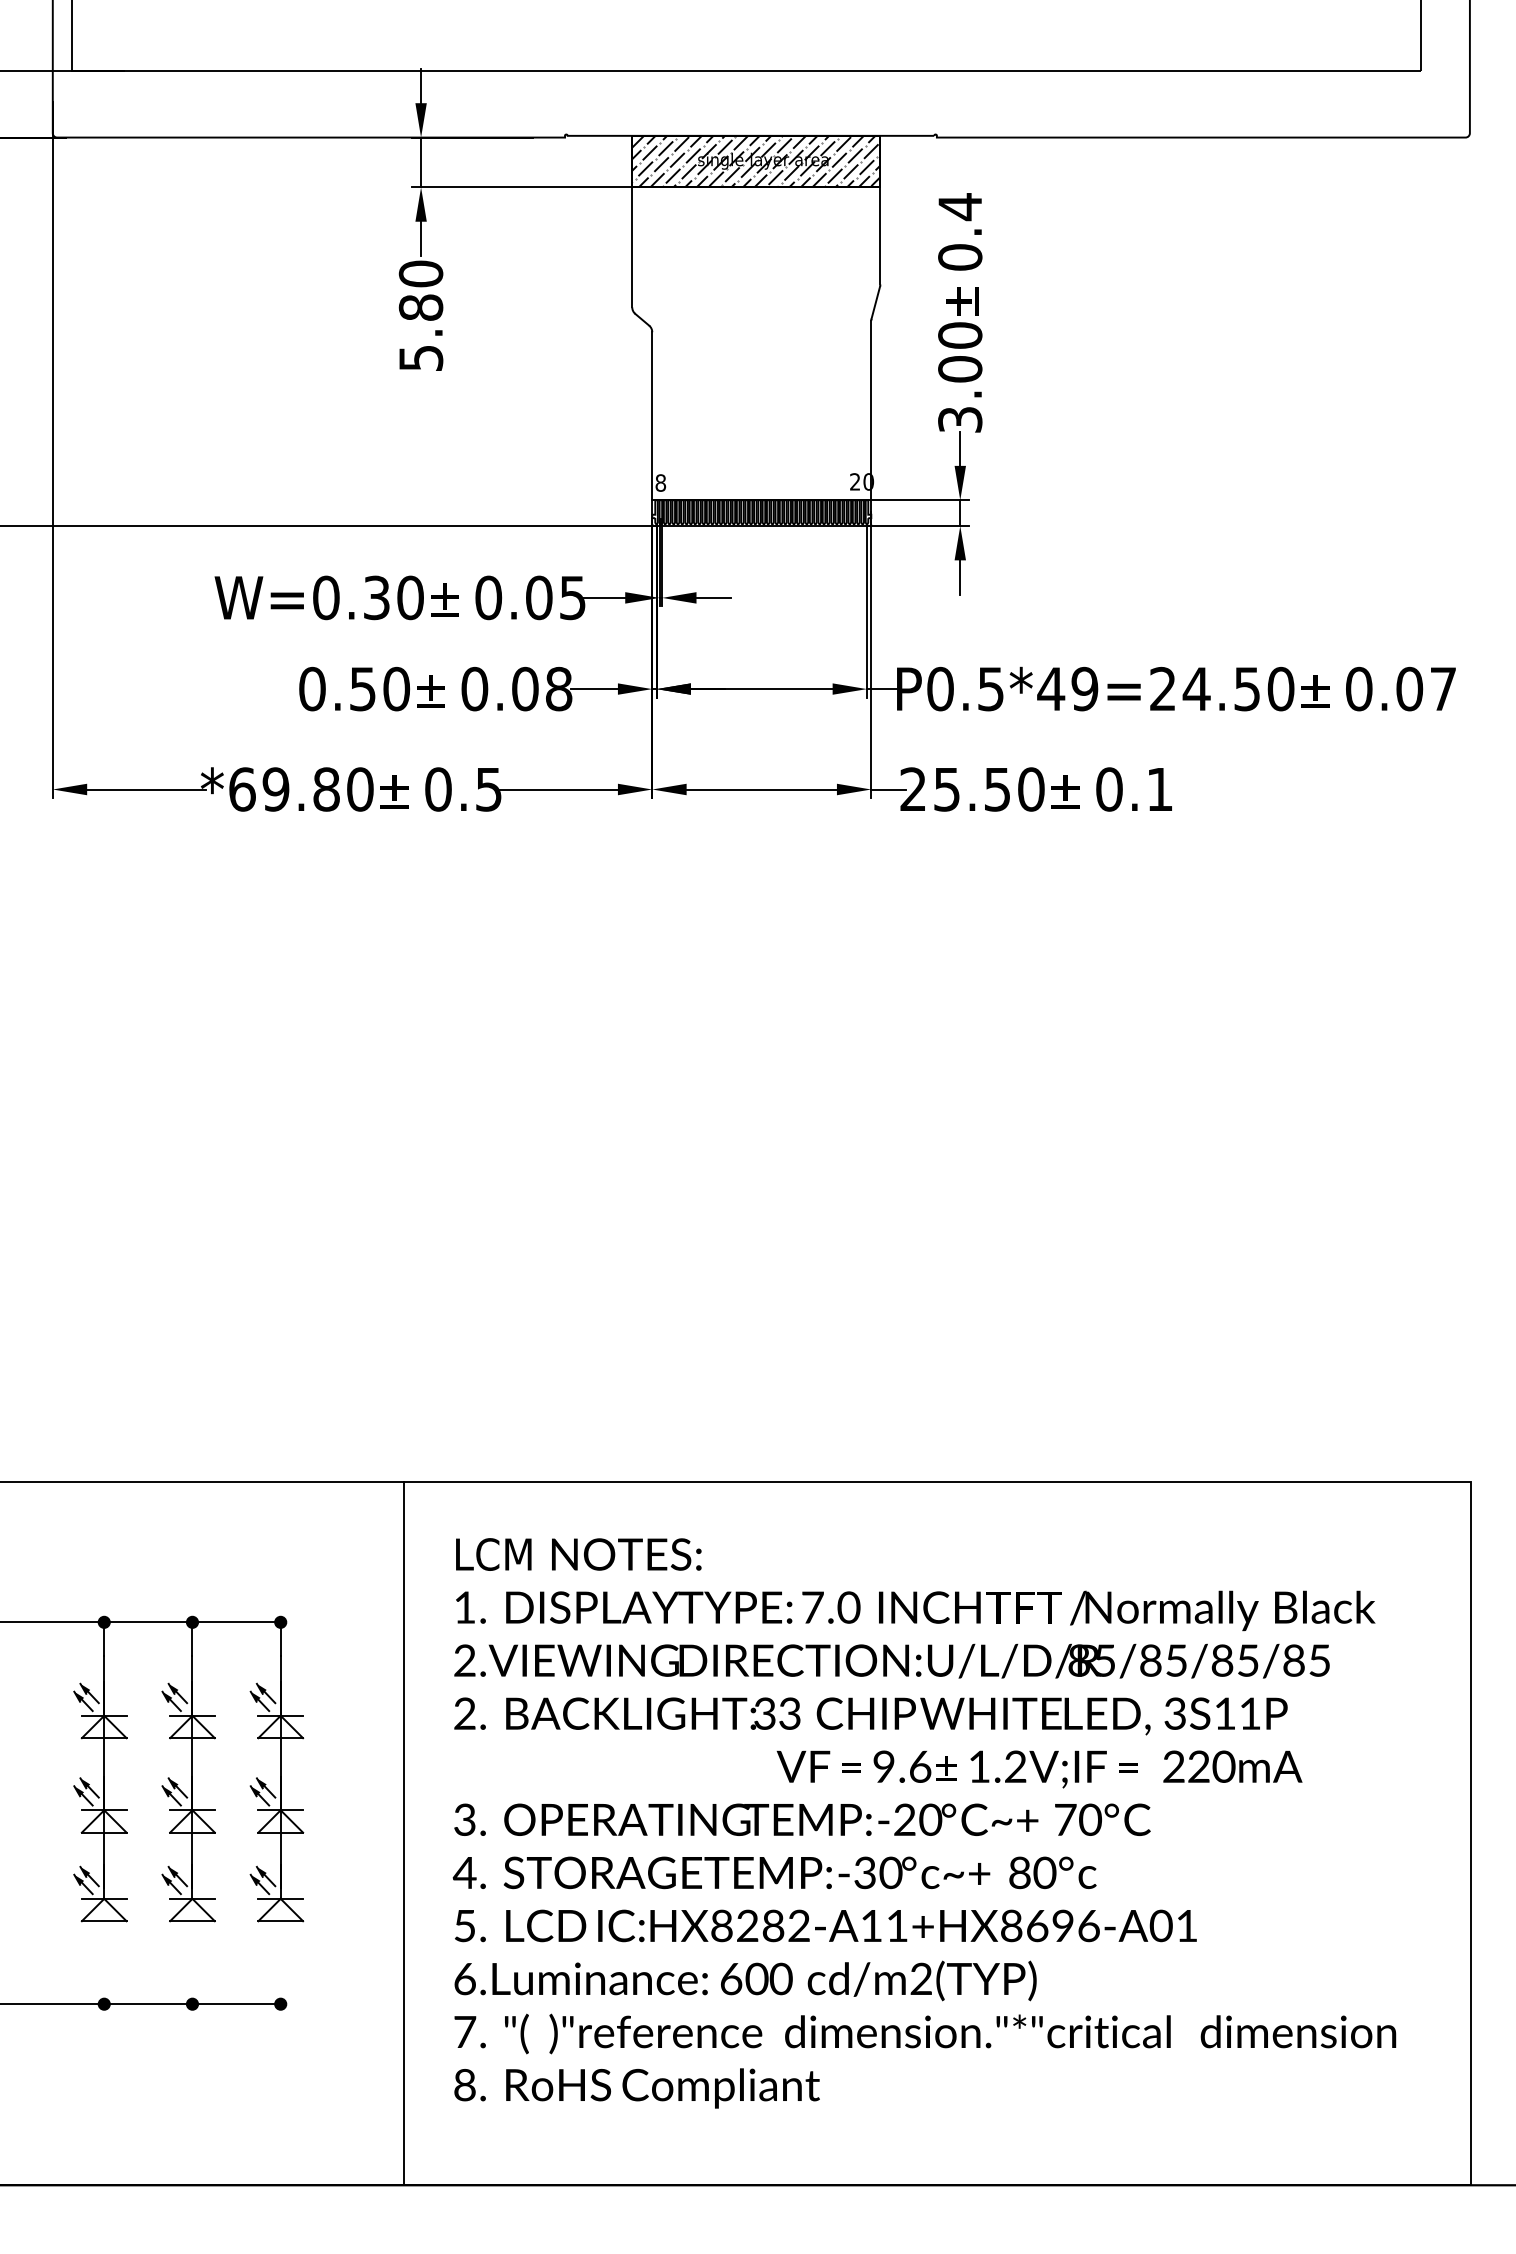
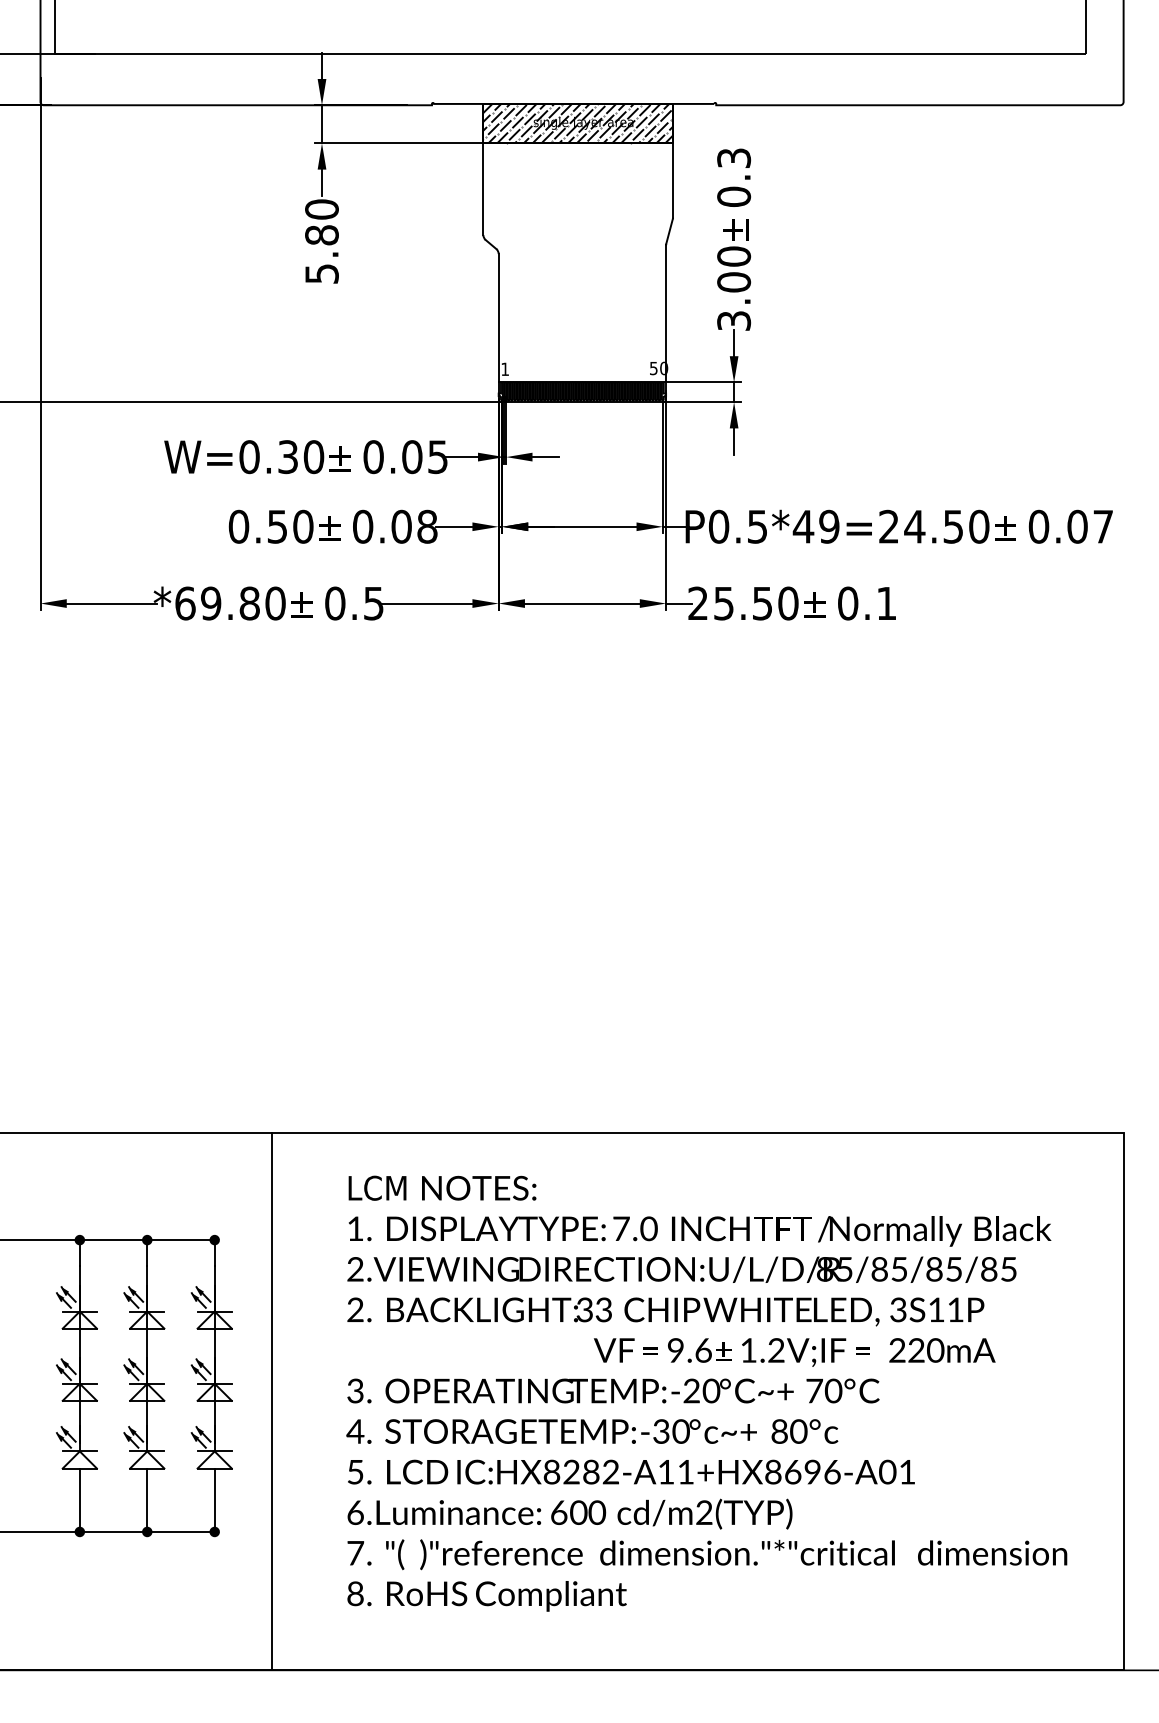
text: (960, 207) -> (734, 158), 0.4 -> 0.3
text: (855, 481) -> (654, 368), 20 -> 50
text: (660, 482) -> (504, 368), 8 -> 1
line: (403, 1833) -> (271, 1401), moved
line: (104, 1959) -> (80, 1497), added
line: (192, 1959) -> (147, 1497), added
line: (280, 1959) -> (214, 1497), added

